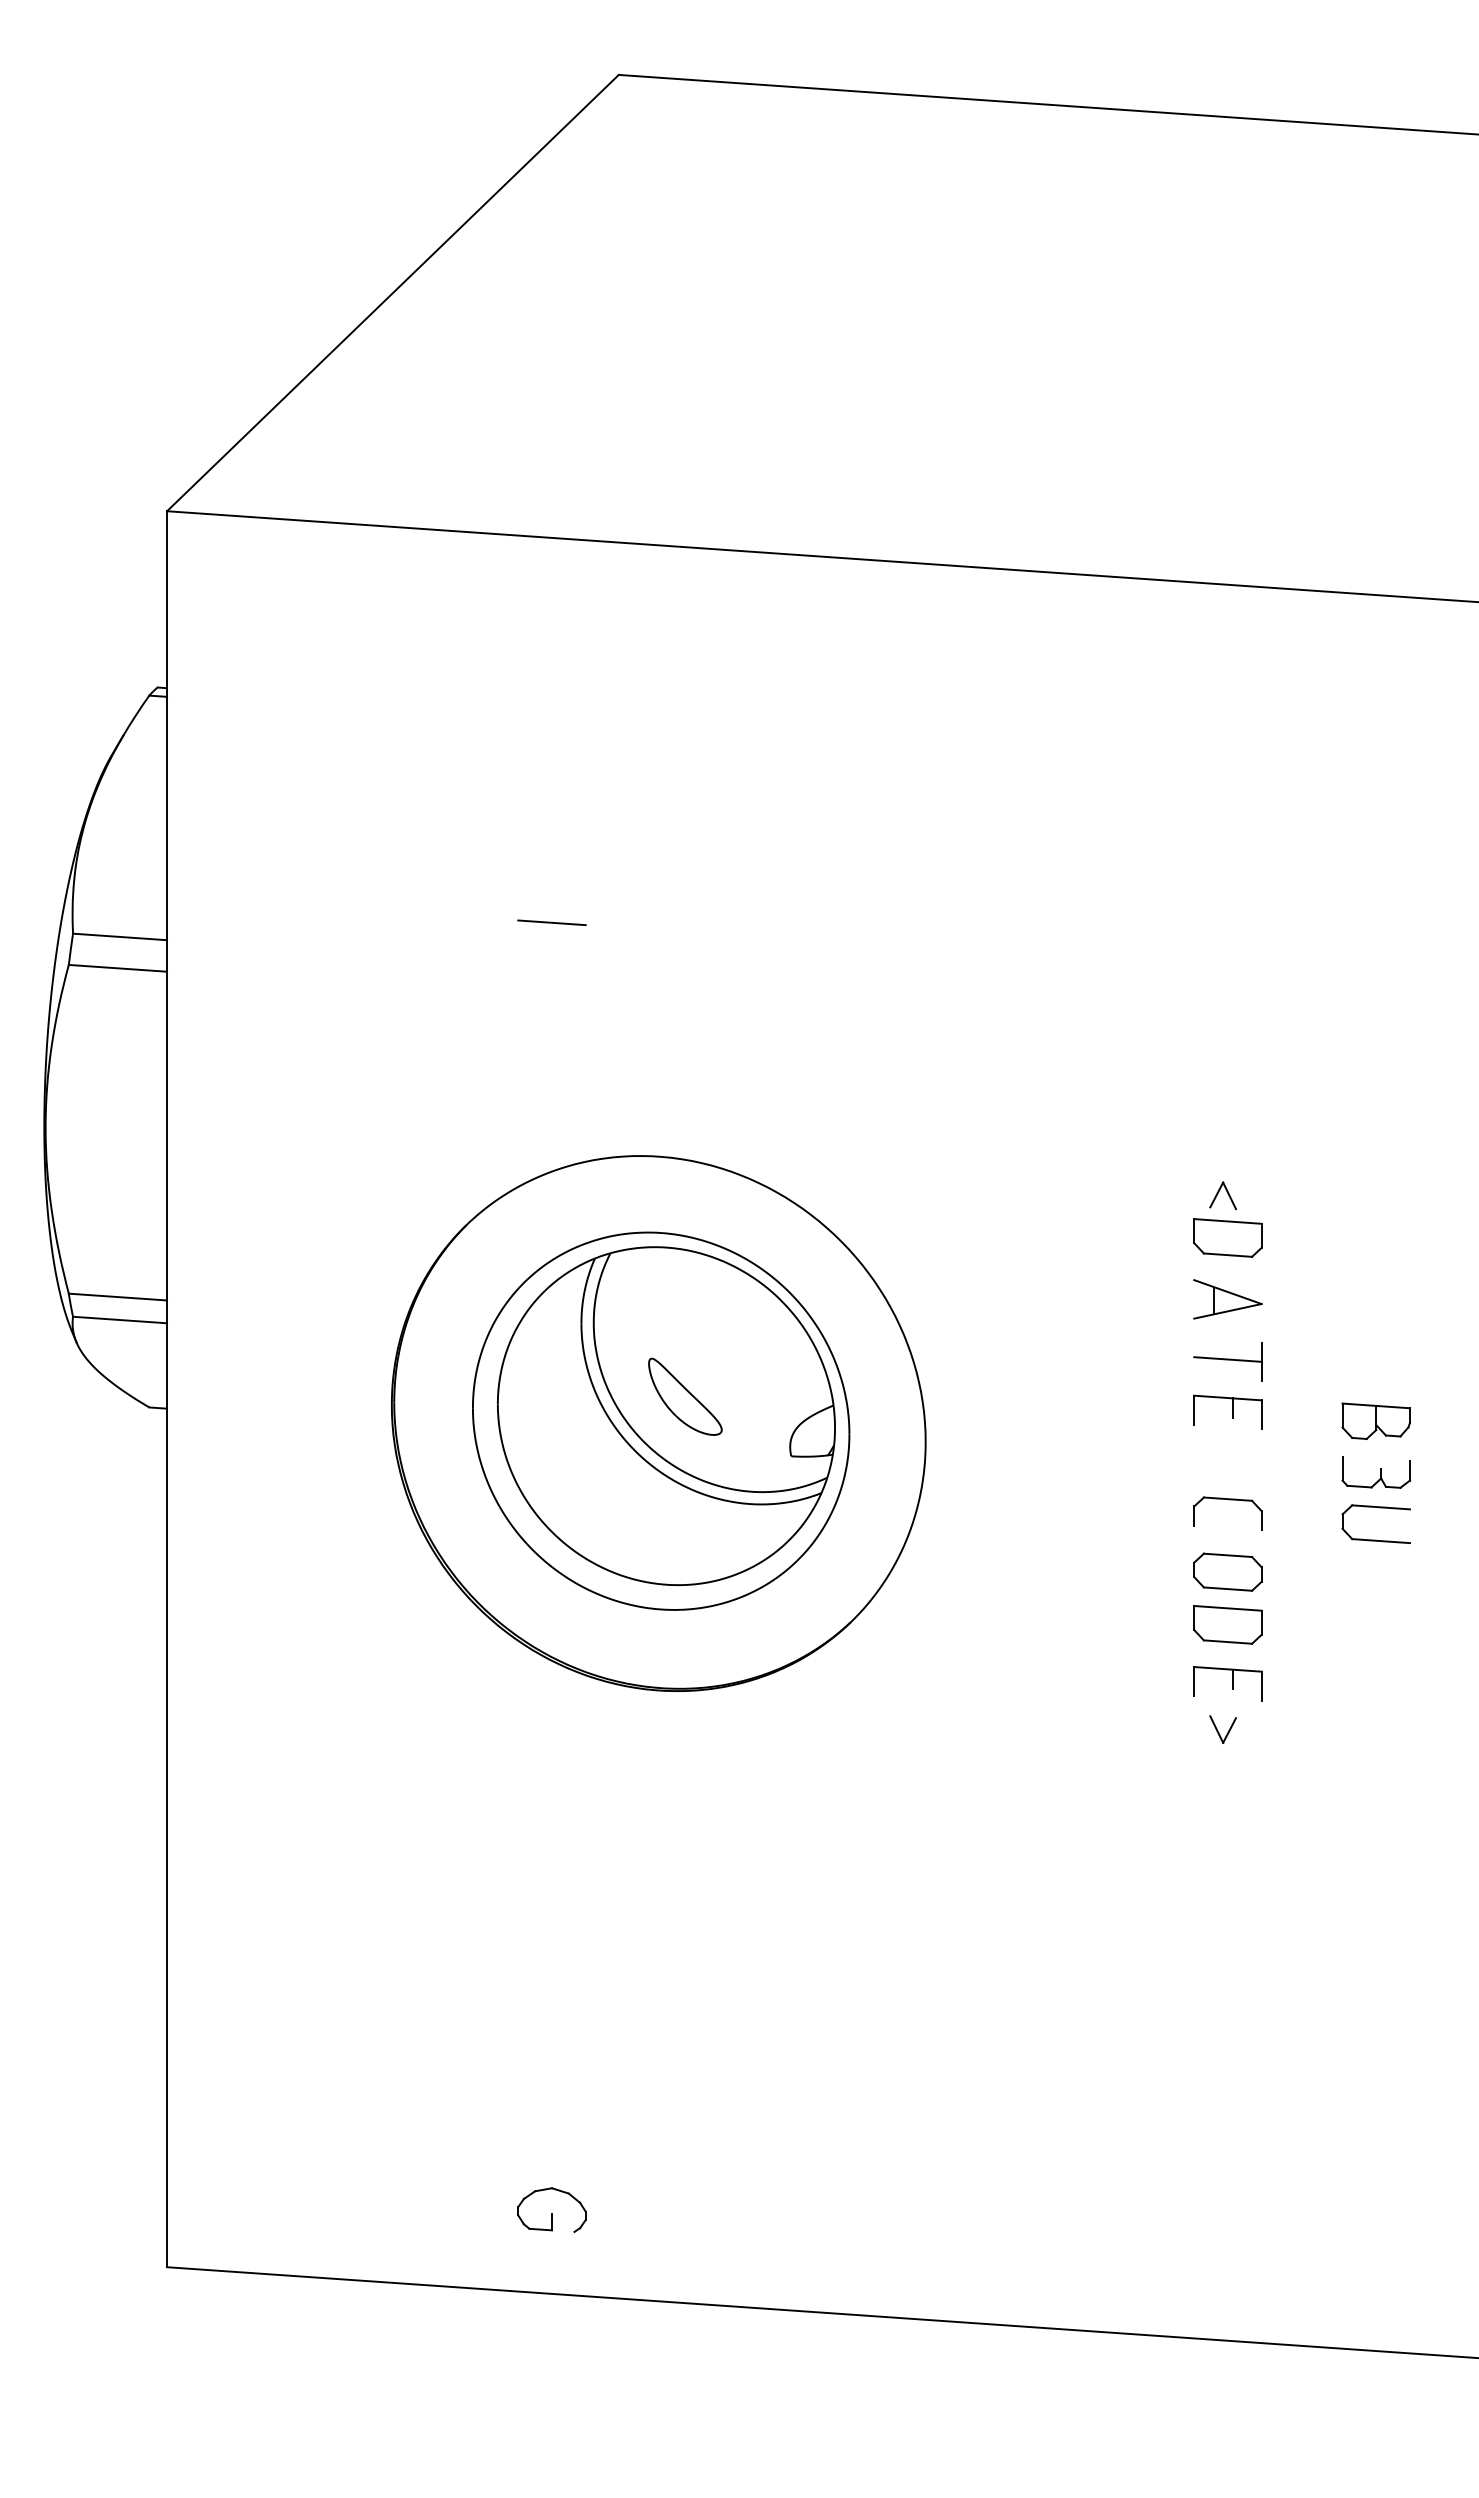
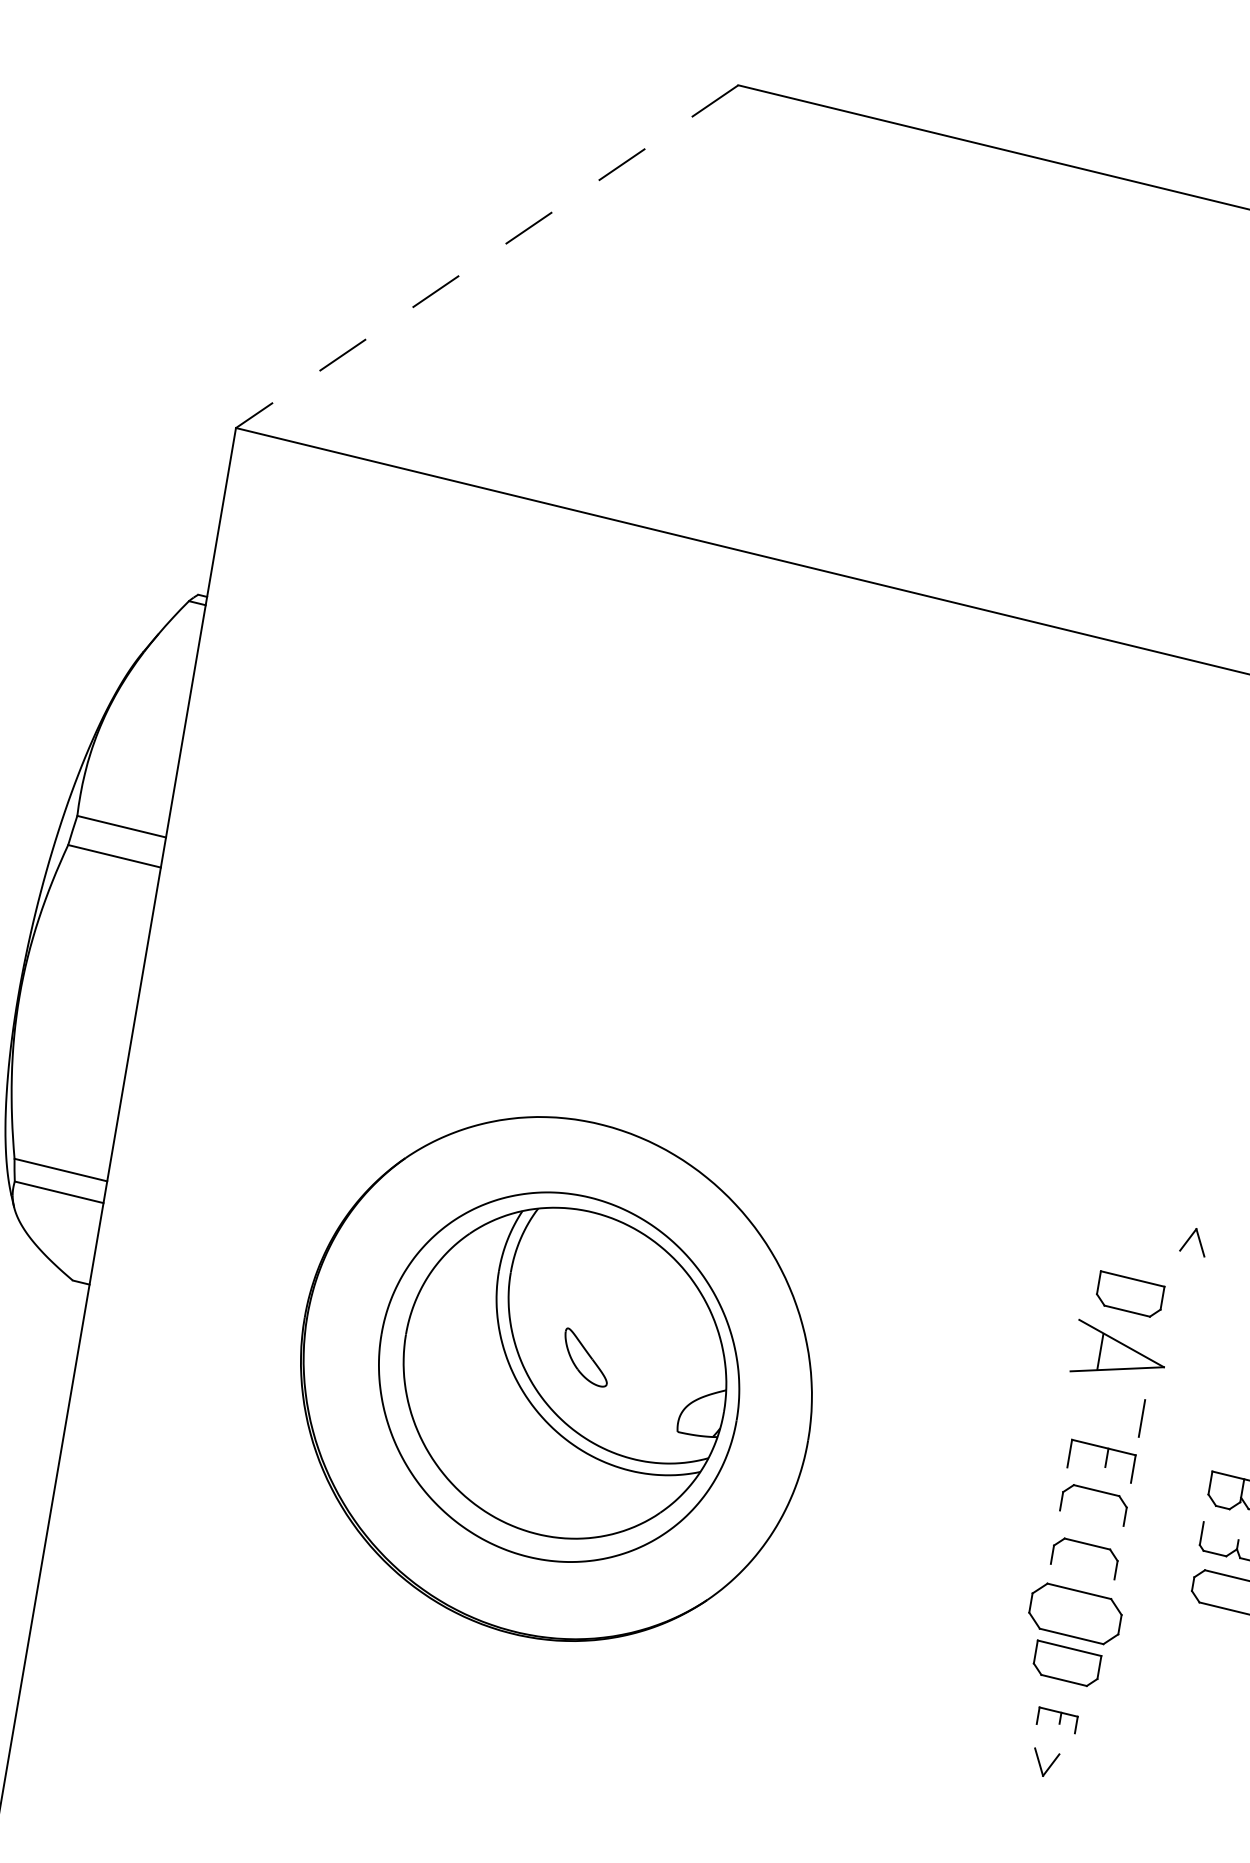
line: (392, 293) -> (486, 256), solid -> dashed
line: (551, 922) -> (535, 883), removed
part: (1223, 1195) -> (1194, 1241), moved
part: (1227, 1299) -> (1119, 1353), size x1.4
line: (1227, 1359) -> (1109, 1410), removed
part: (685, 1396) -> (586, 1357), size x0.7
part: (1228, 1444) -> (1096, 1491), added
part: (1227, 1571) -> (1075, 1613), size x1.4
part: (1227, 1683) -> (1056, 1719), size x0.6

